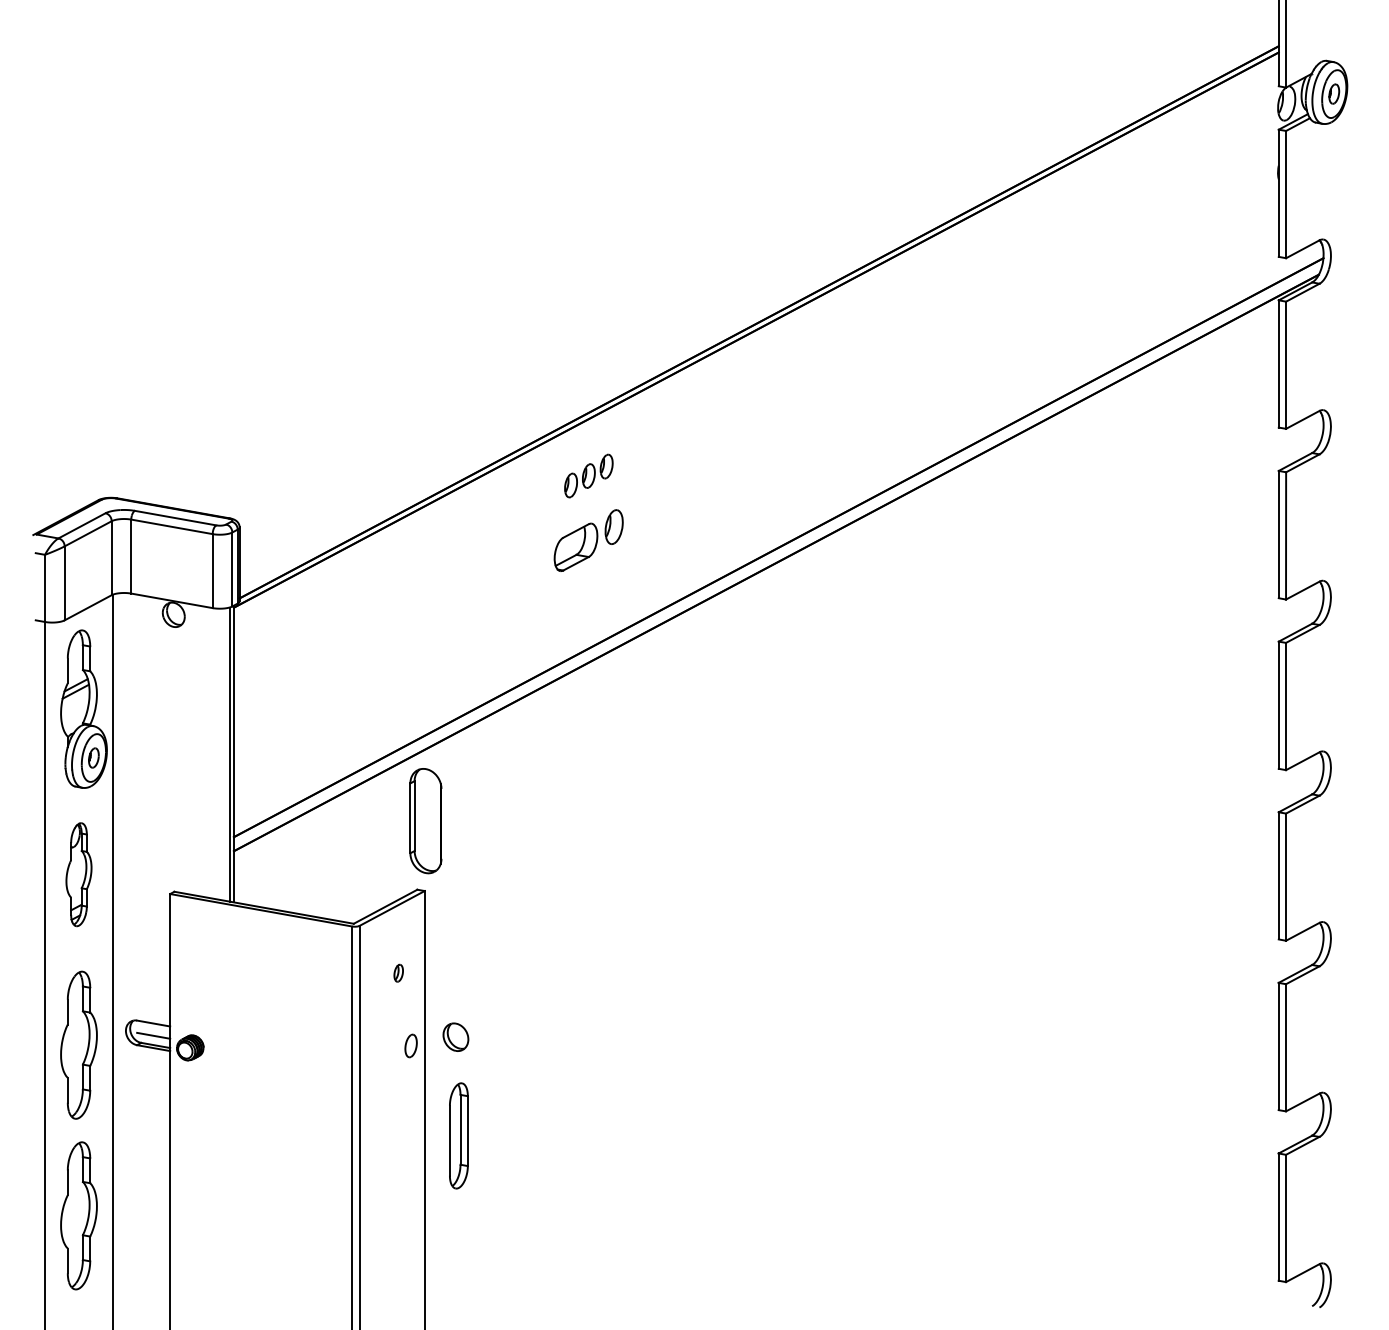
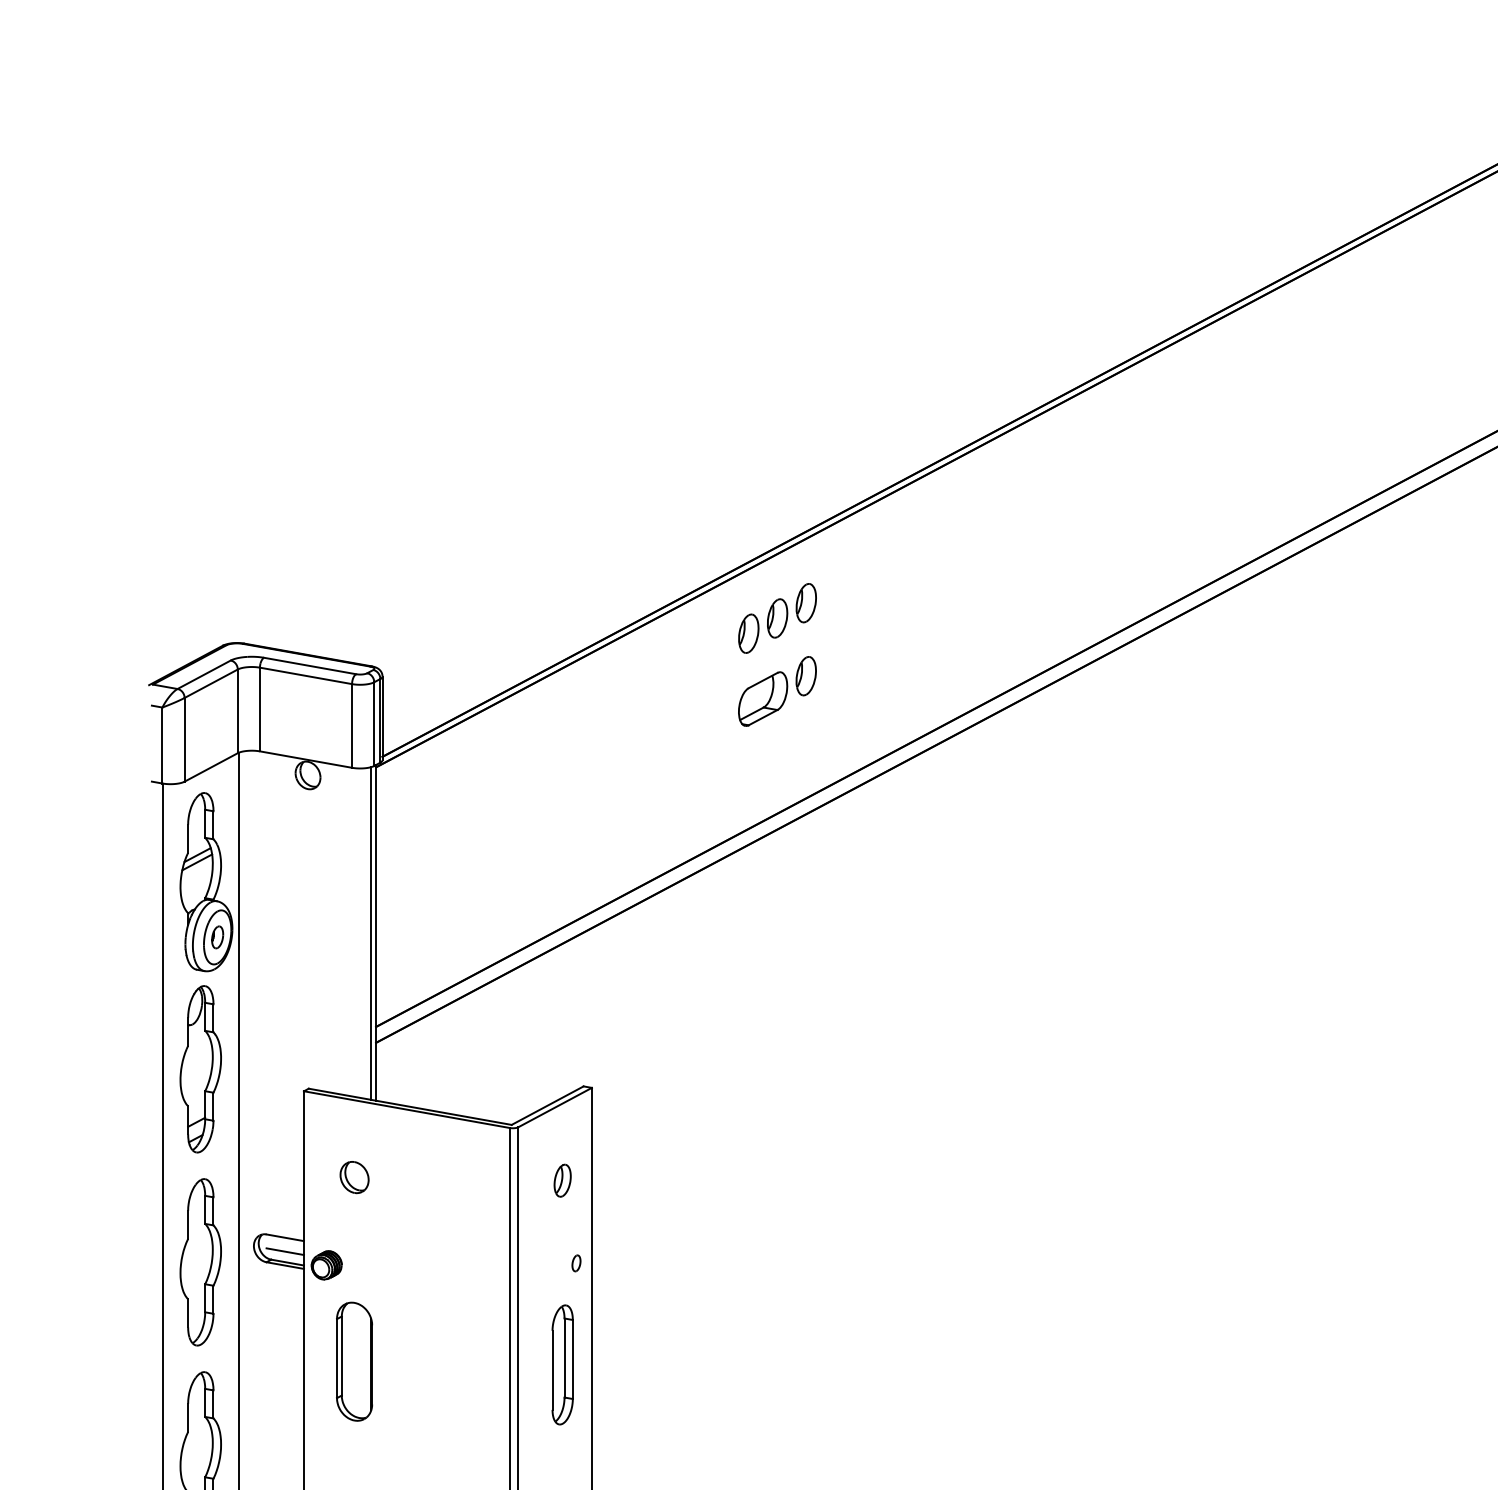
part: (588, 475) -> (777, 617), size x1.43
part: (425, 821) -> (354, 1362), moved
part: (78, 874) -> (200, 1069), size x1.43
part: (398, 973) -> (562, 1181), size x1.67
part: (455, 1036) -> (354, 1176), moved
part: (410, 1046) -> (575, 1263), size x0.62
part: (458, 1135) -> (562, 1364), moved

